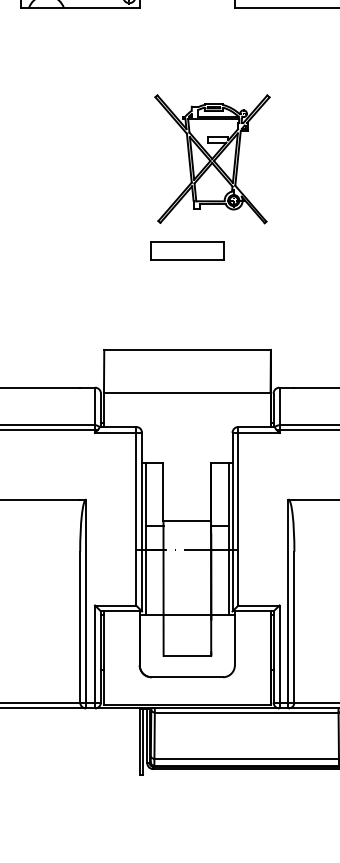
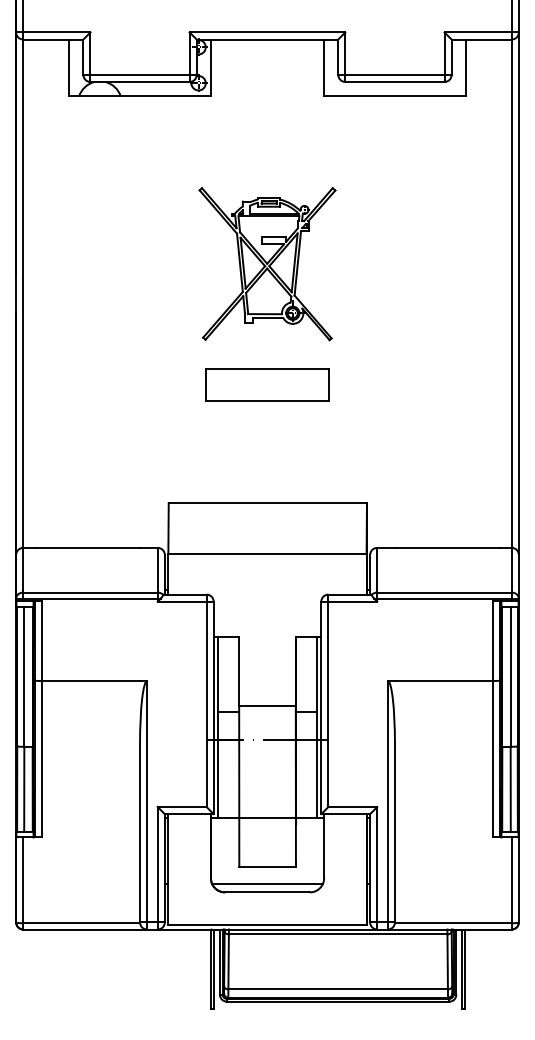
part: (212, 159) -> (267, 264), moved
part: (187, 250) -> (267, 384), size x1.43
line: (187, 669) -> (267, 883), added

